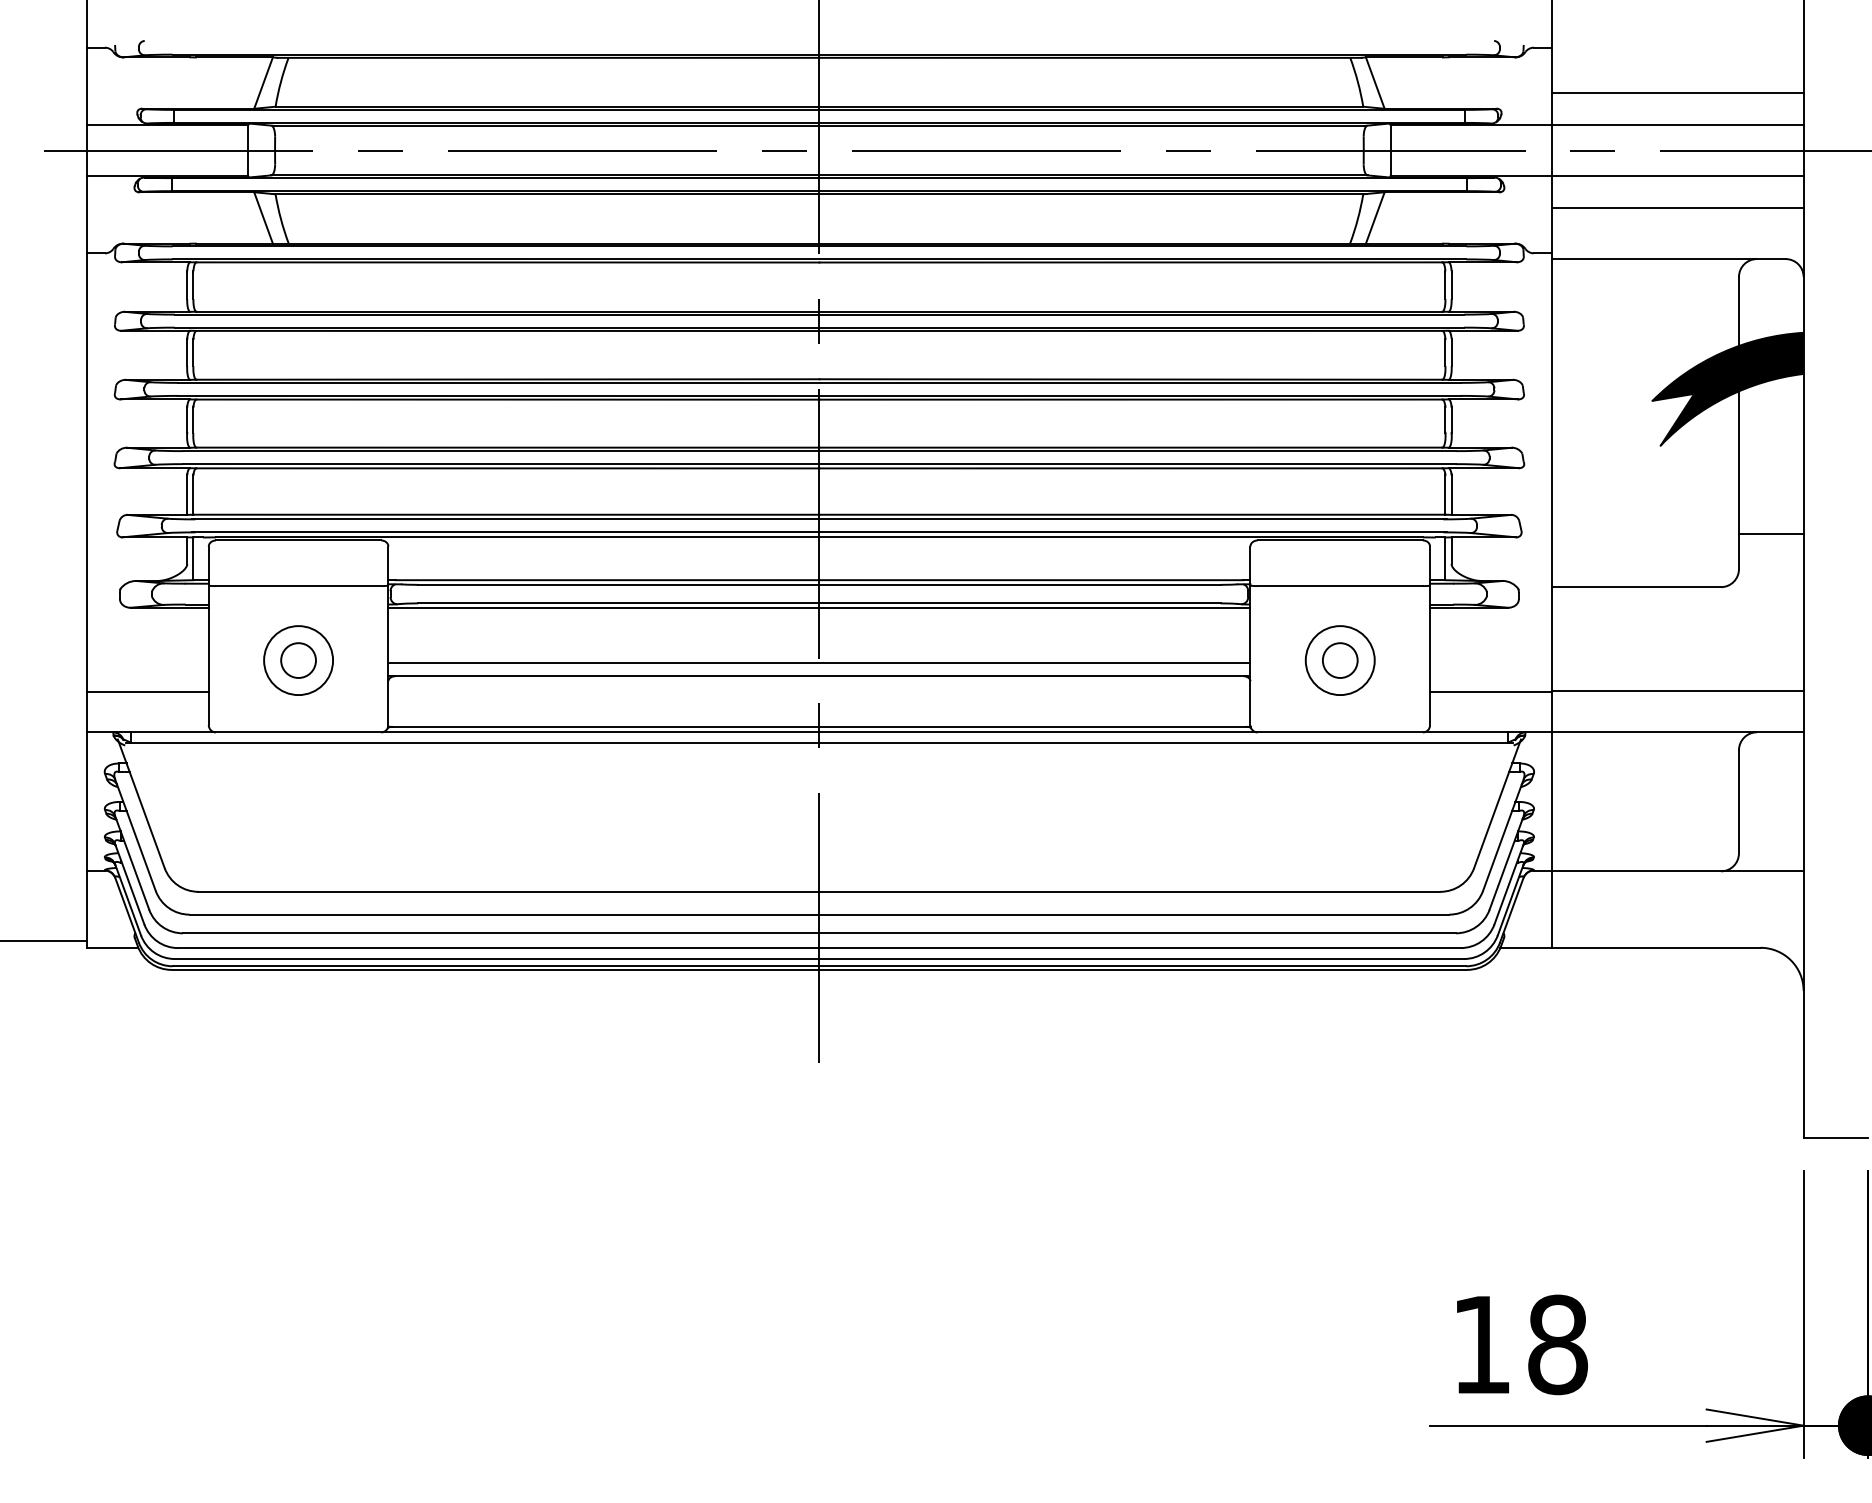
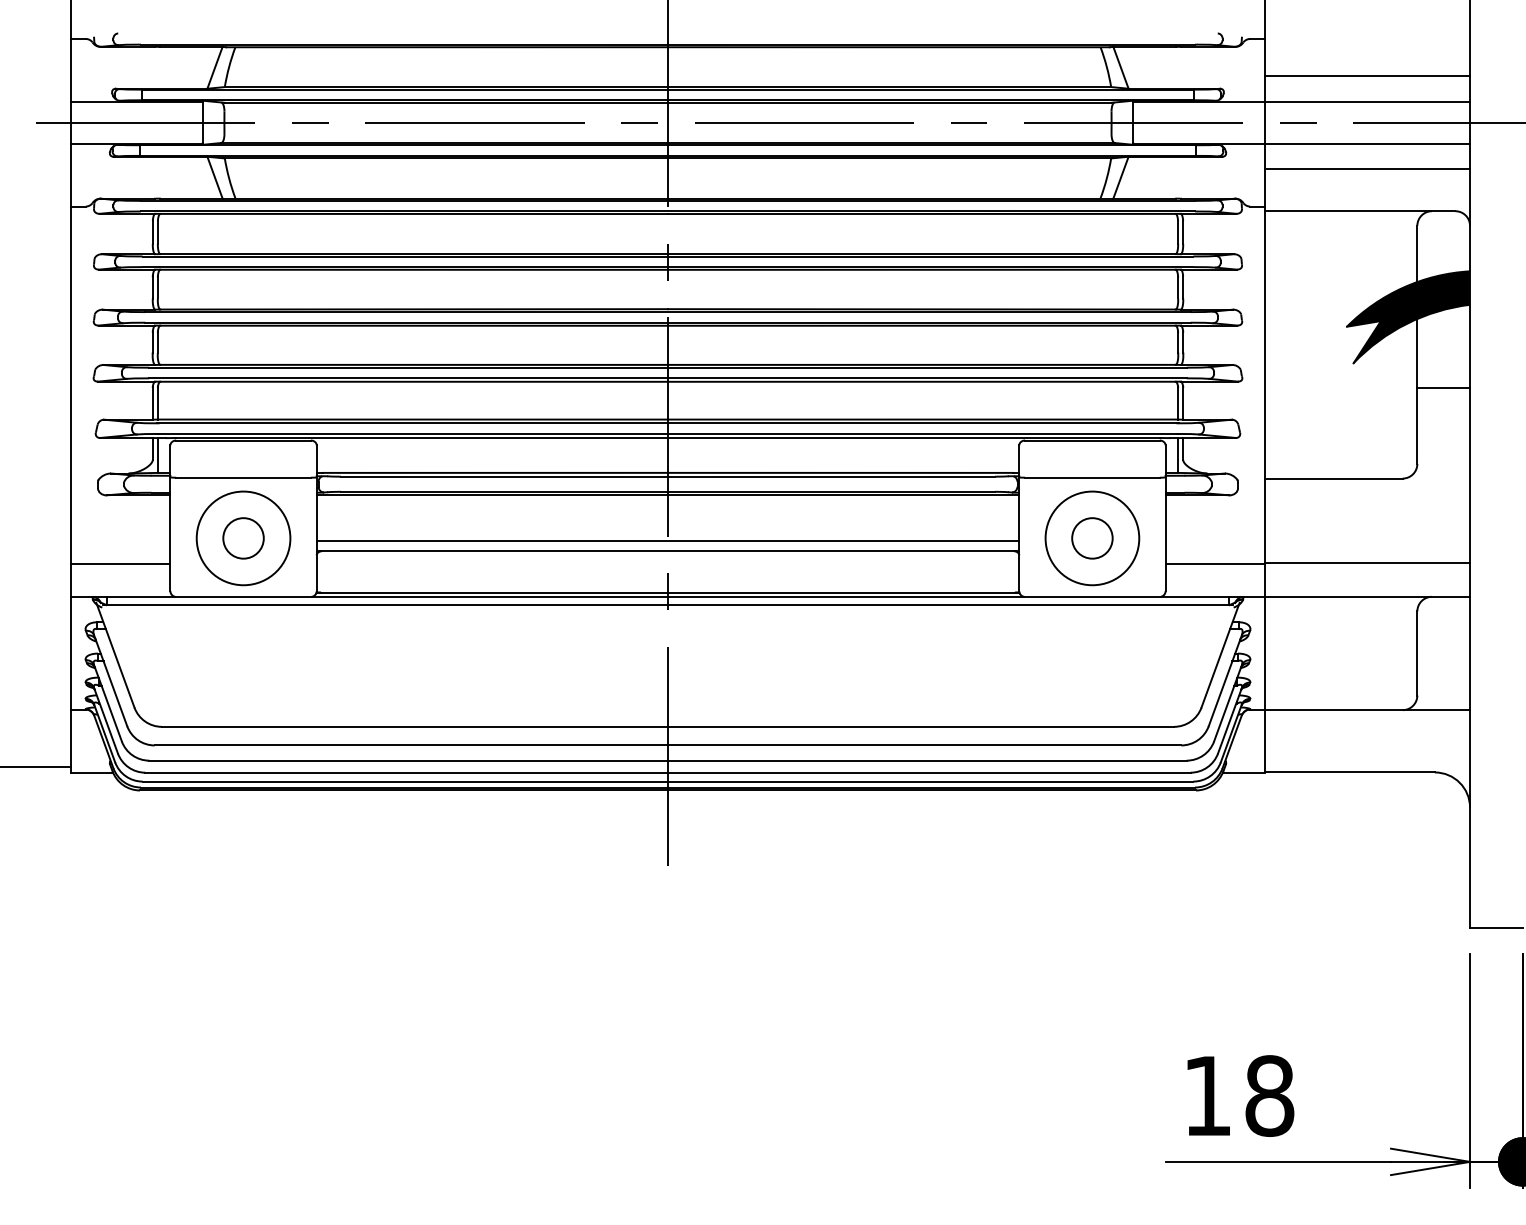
line: (1770, 534) -> (1443, 388), moved
circle: (298, 660) -> (243, 538), size x1.43
circle: (298, 660) -> (243, 538), size x1.67
circle: (1339, 660) -> (1091, 538), size x1.67
circle: (1340, 660) -> (1092, 538), size x1.43

